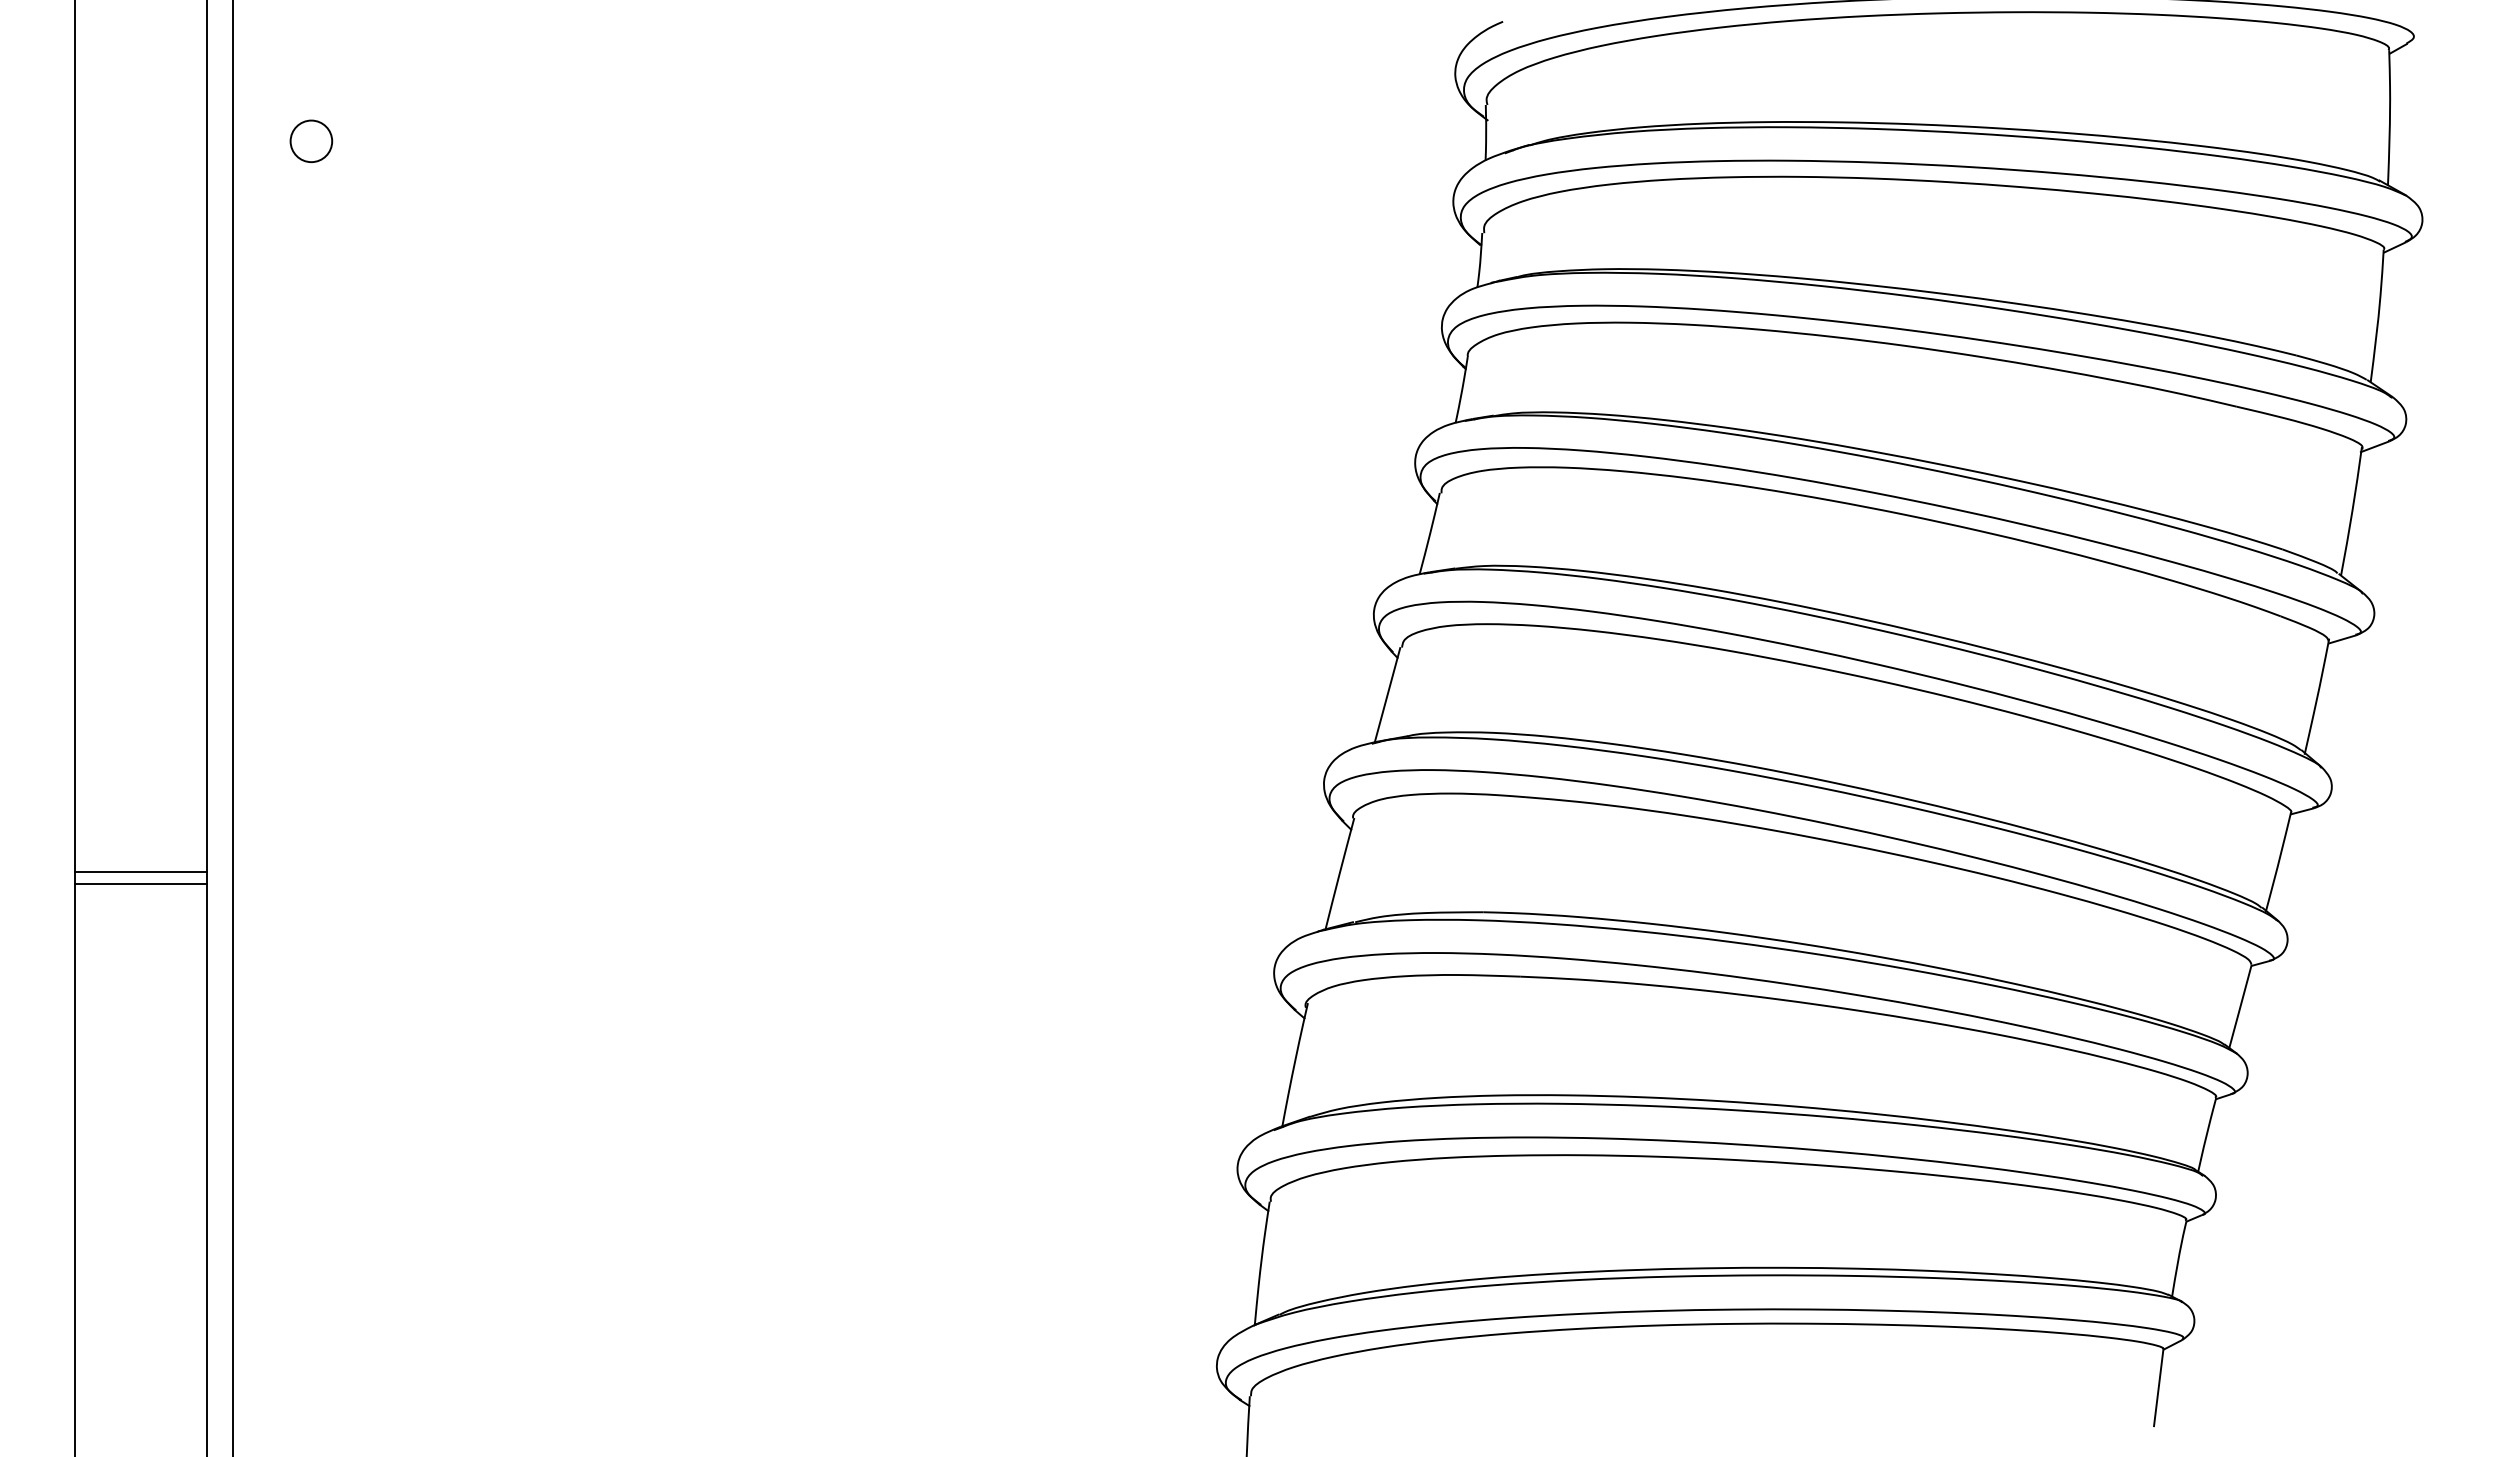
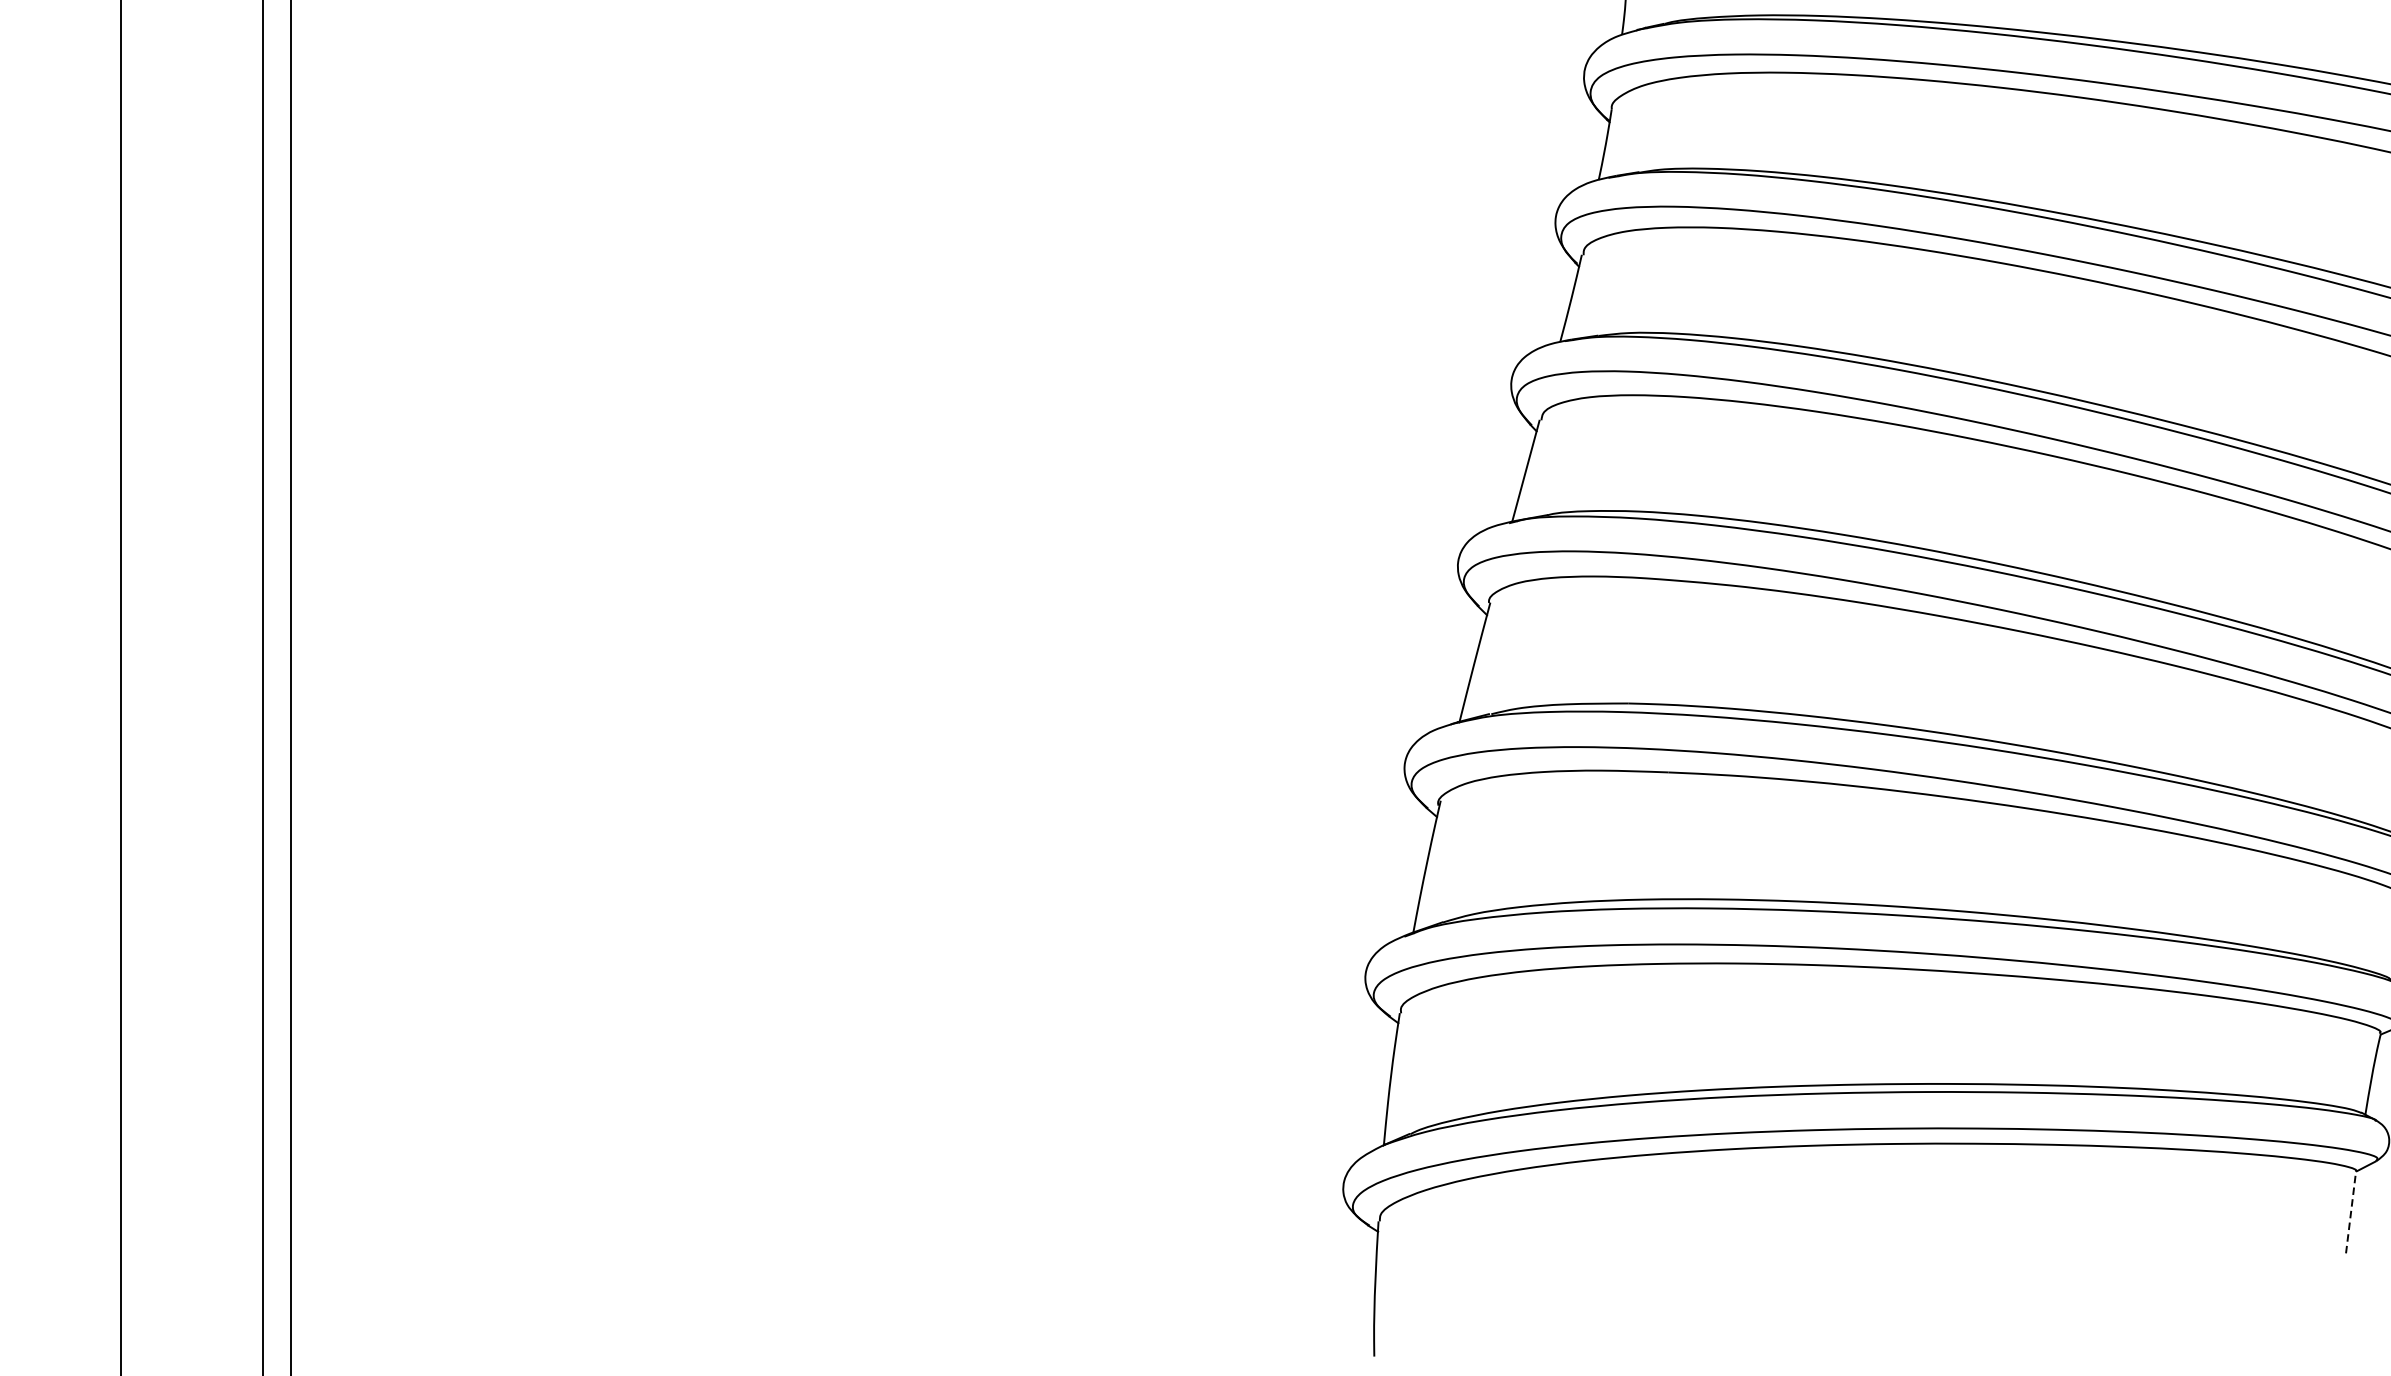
line: (140, 871) -> (191, 659), removed
line: (140, 883) -> (191, 672), removed
line: (2158, 1387) -> (2350, 1212), solid -> dashed

